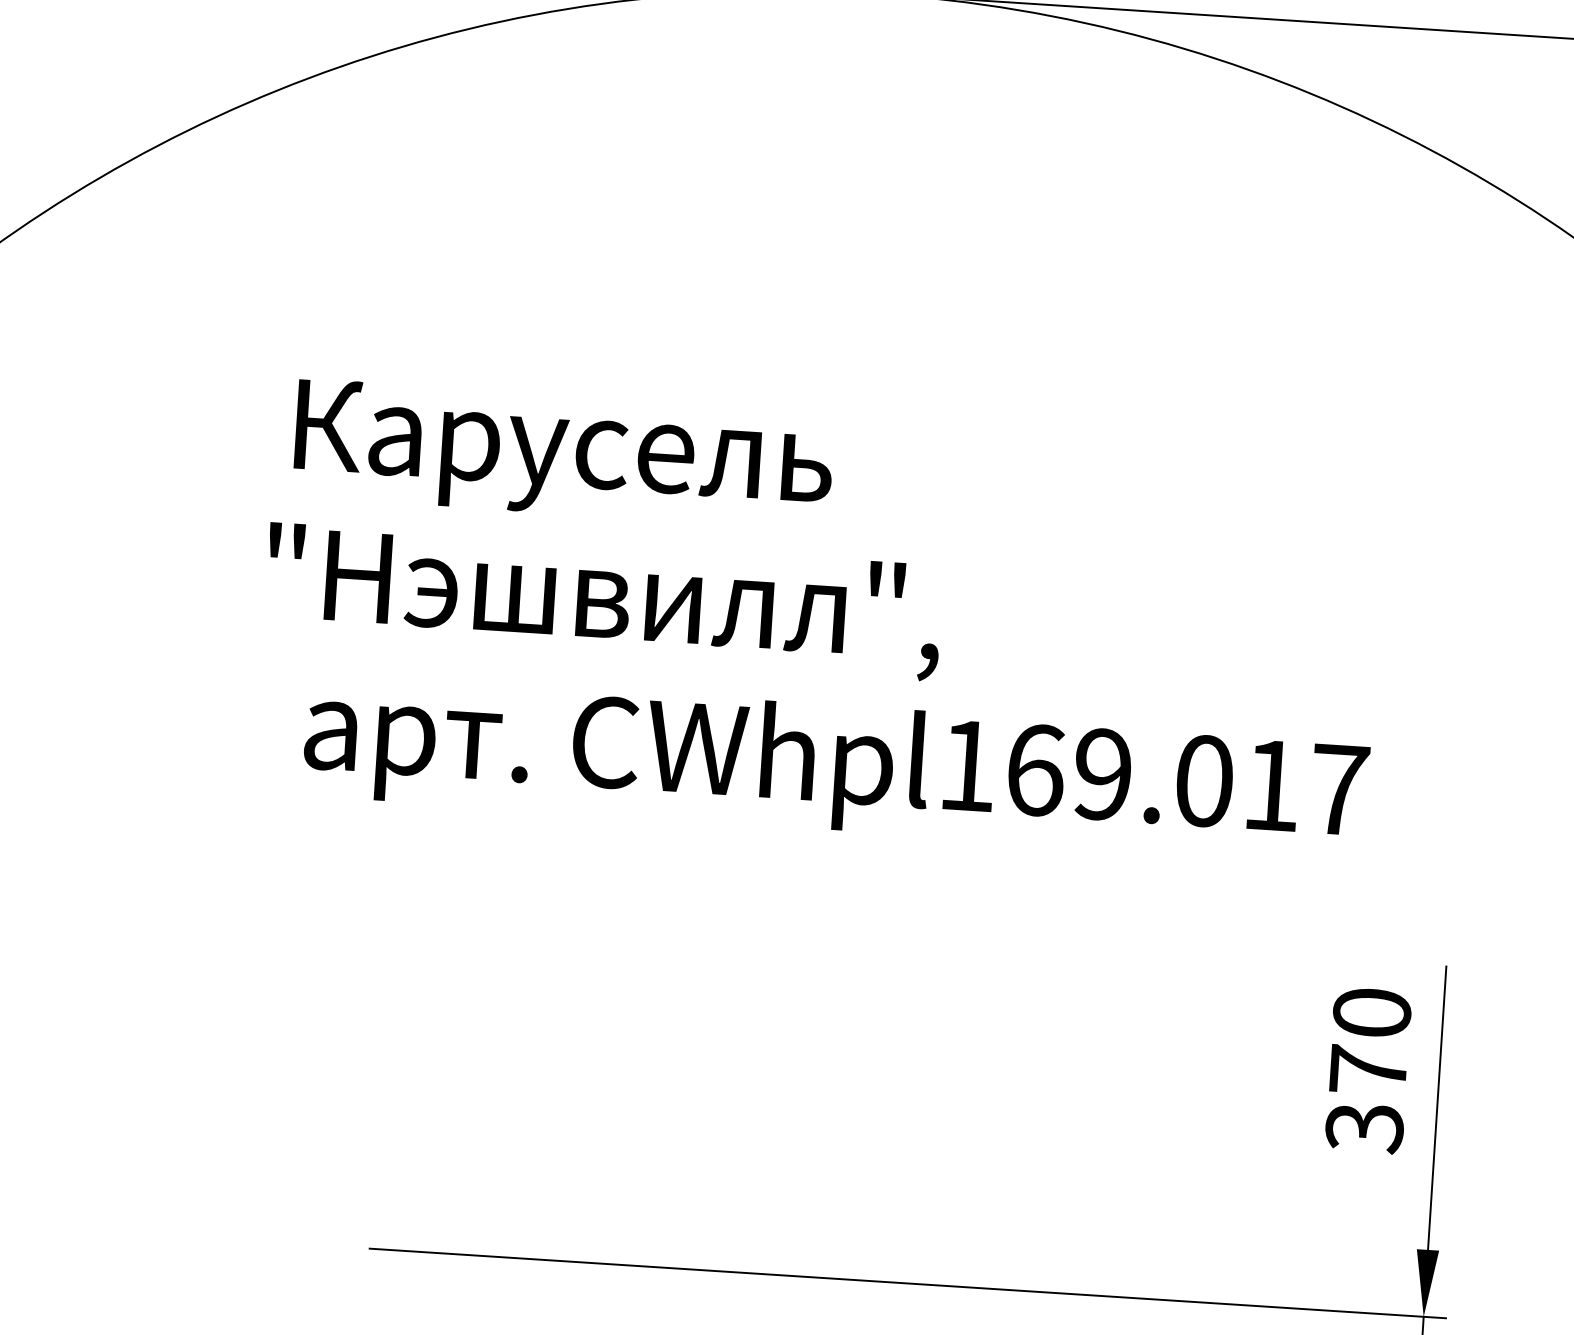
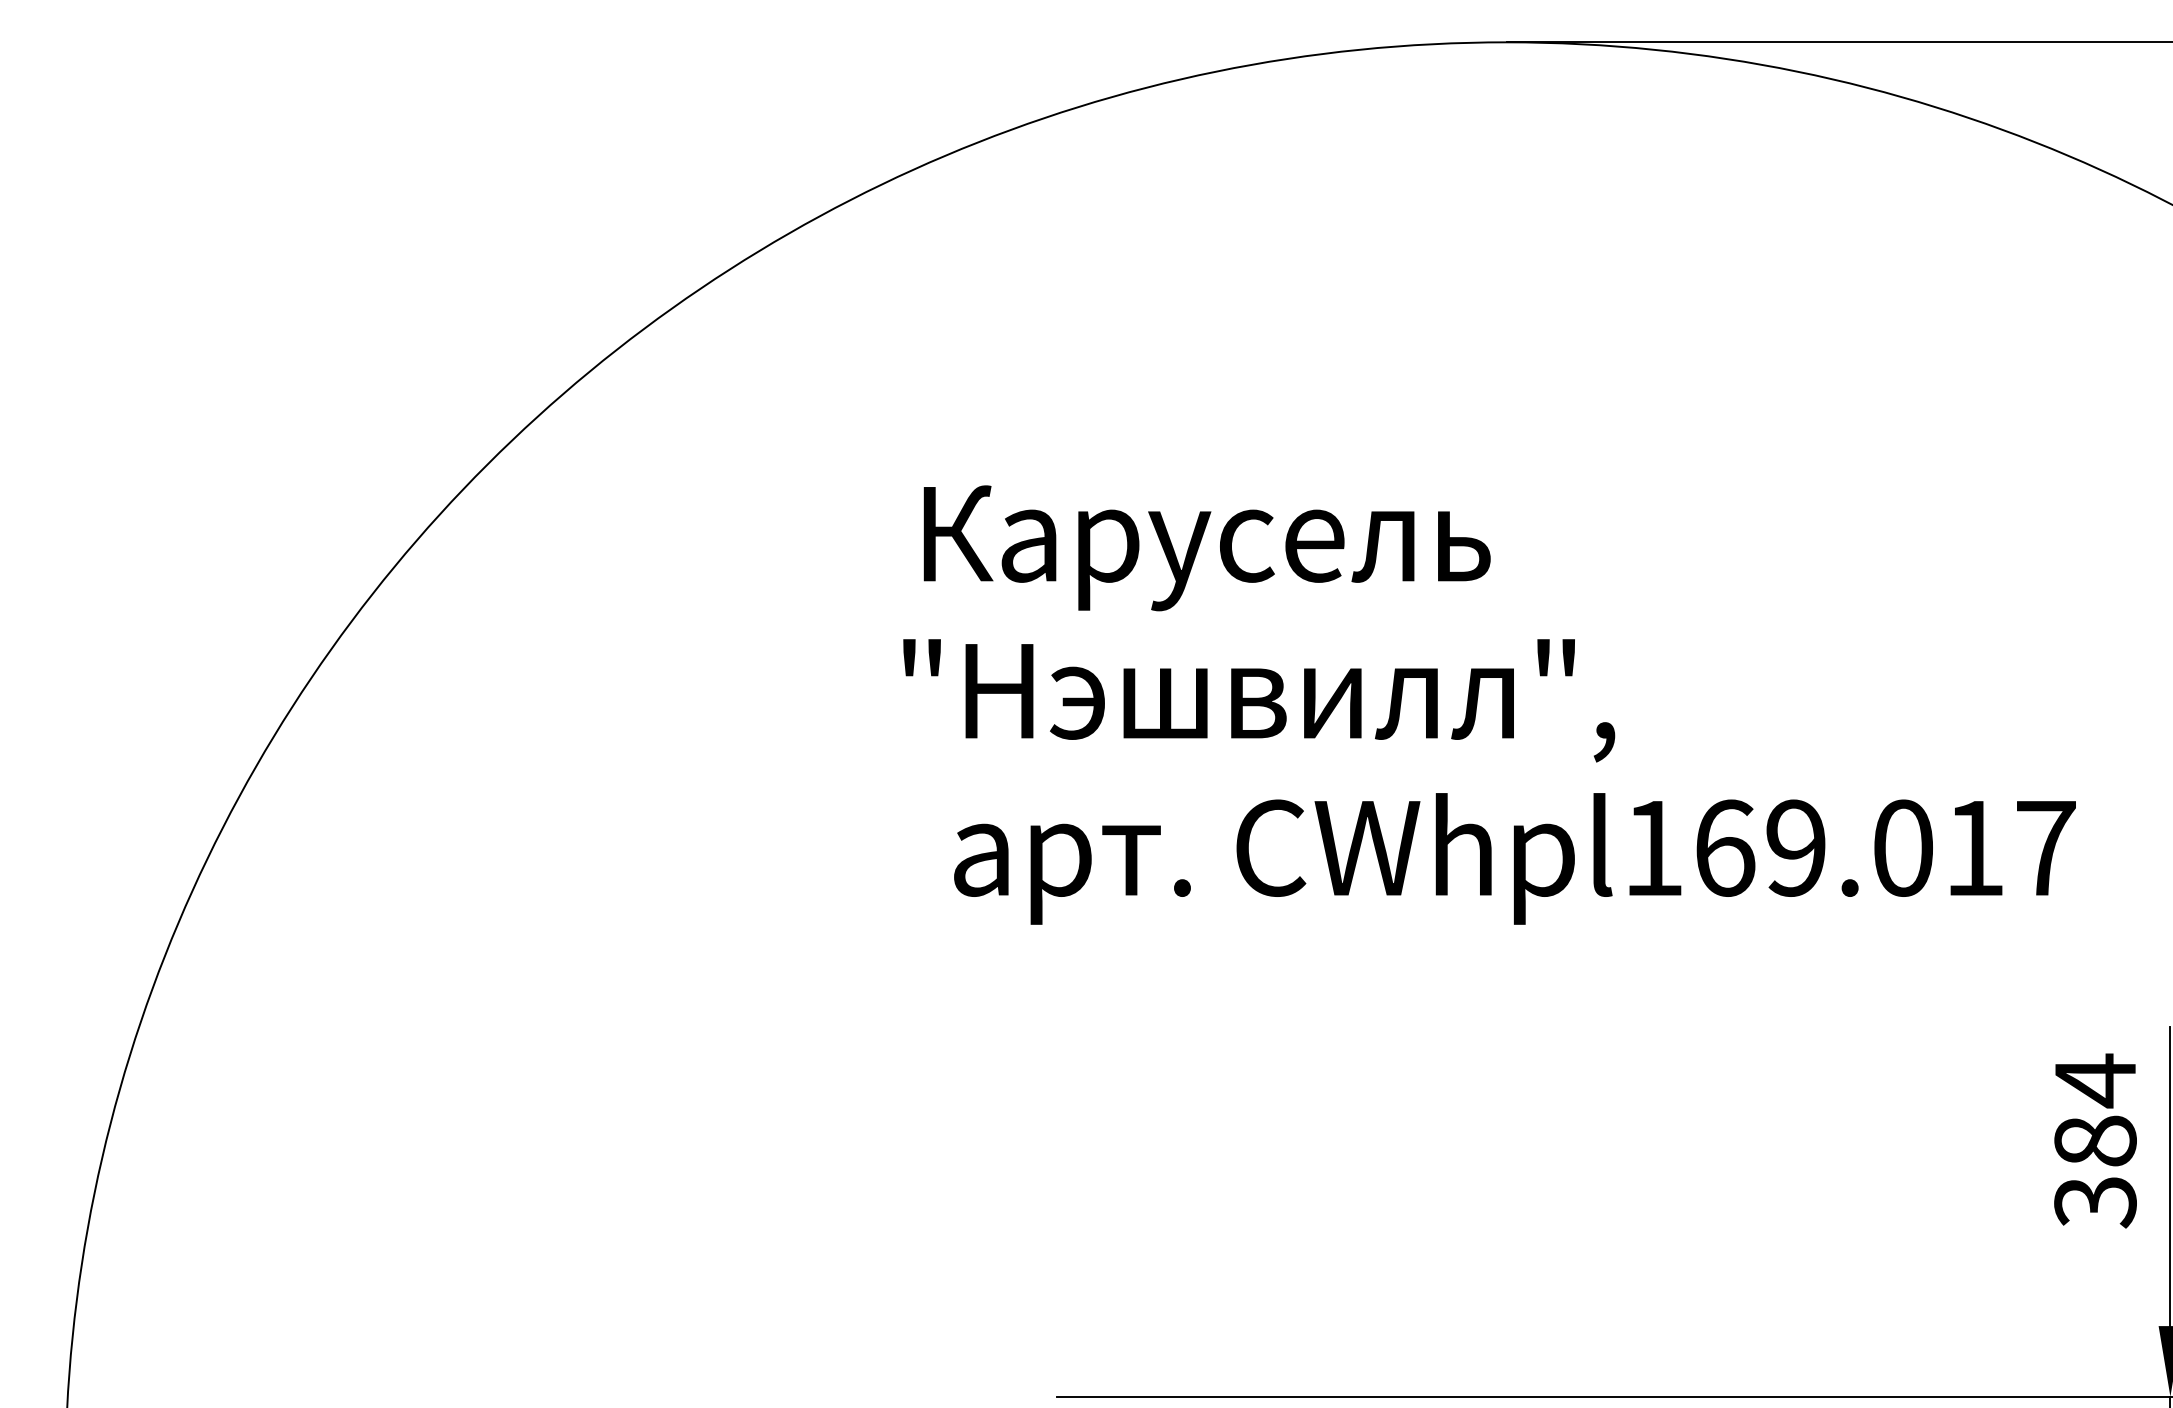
text: (1370, 1040) -> (2095, 1109), 370 -> 384

